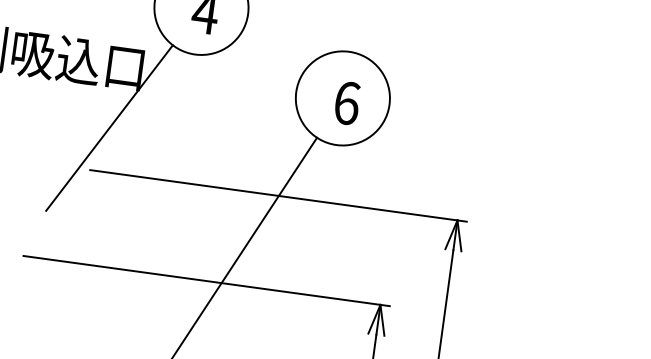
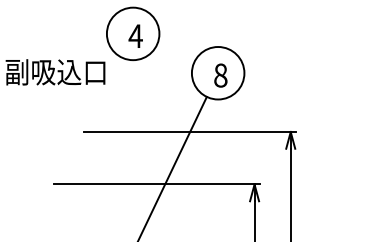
text: (346, 103) -> (220, 75), 6 -> 8
line: (109, 126) -> (91, 106), removed

